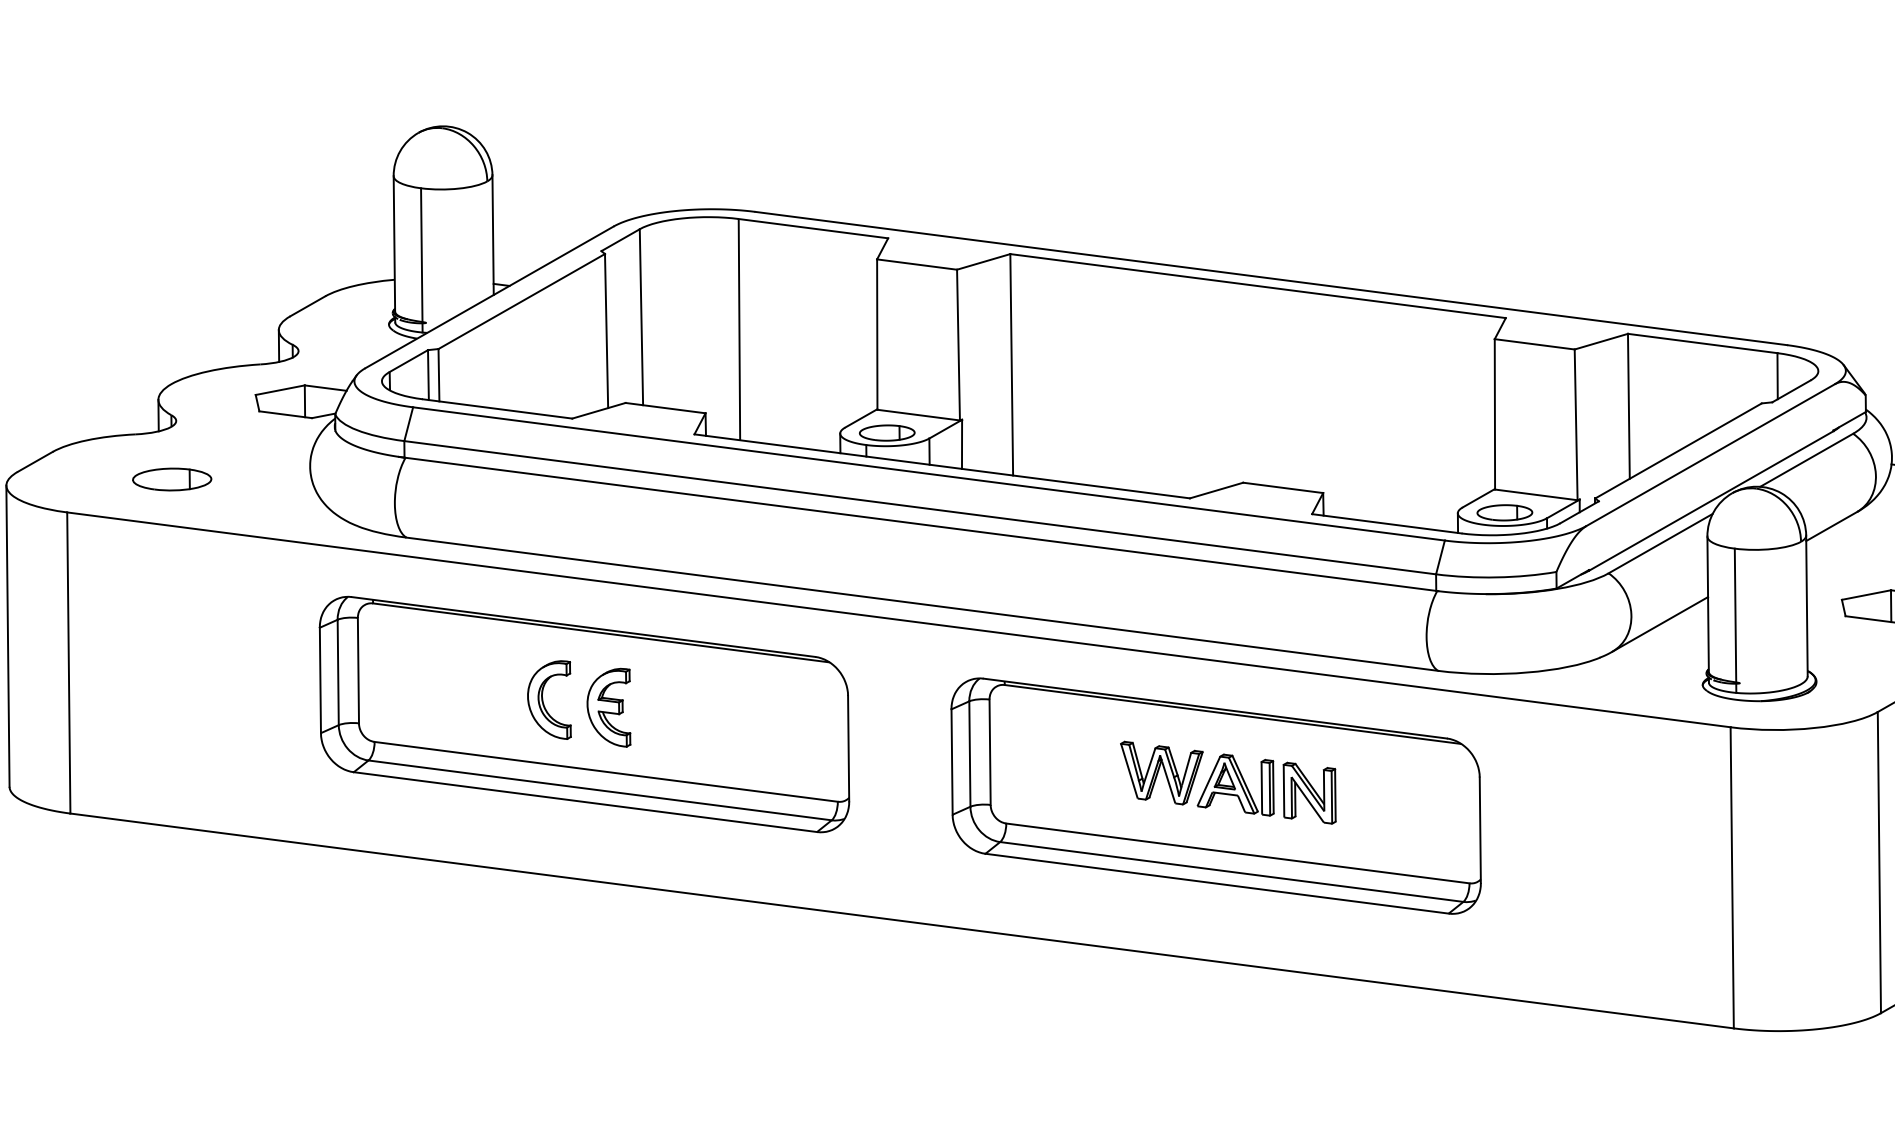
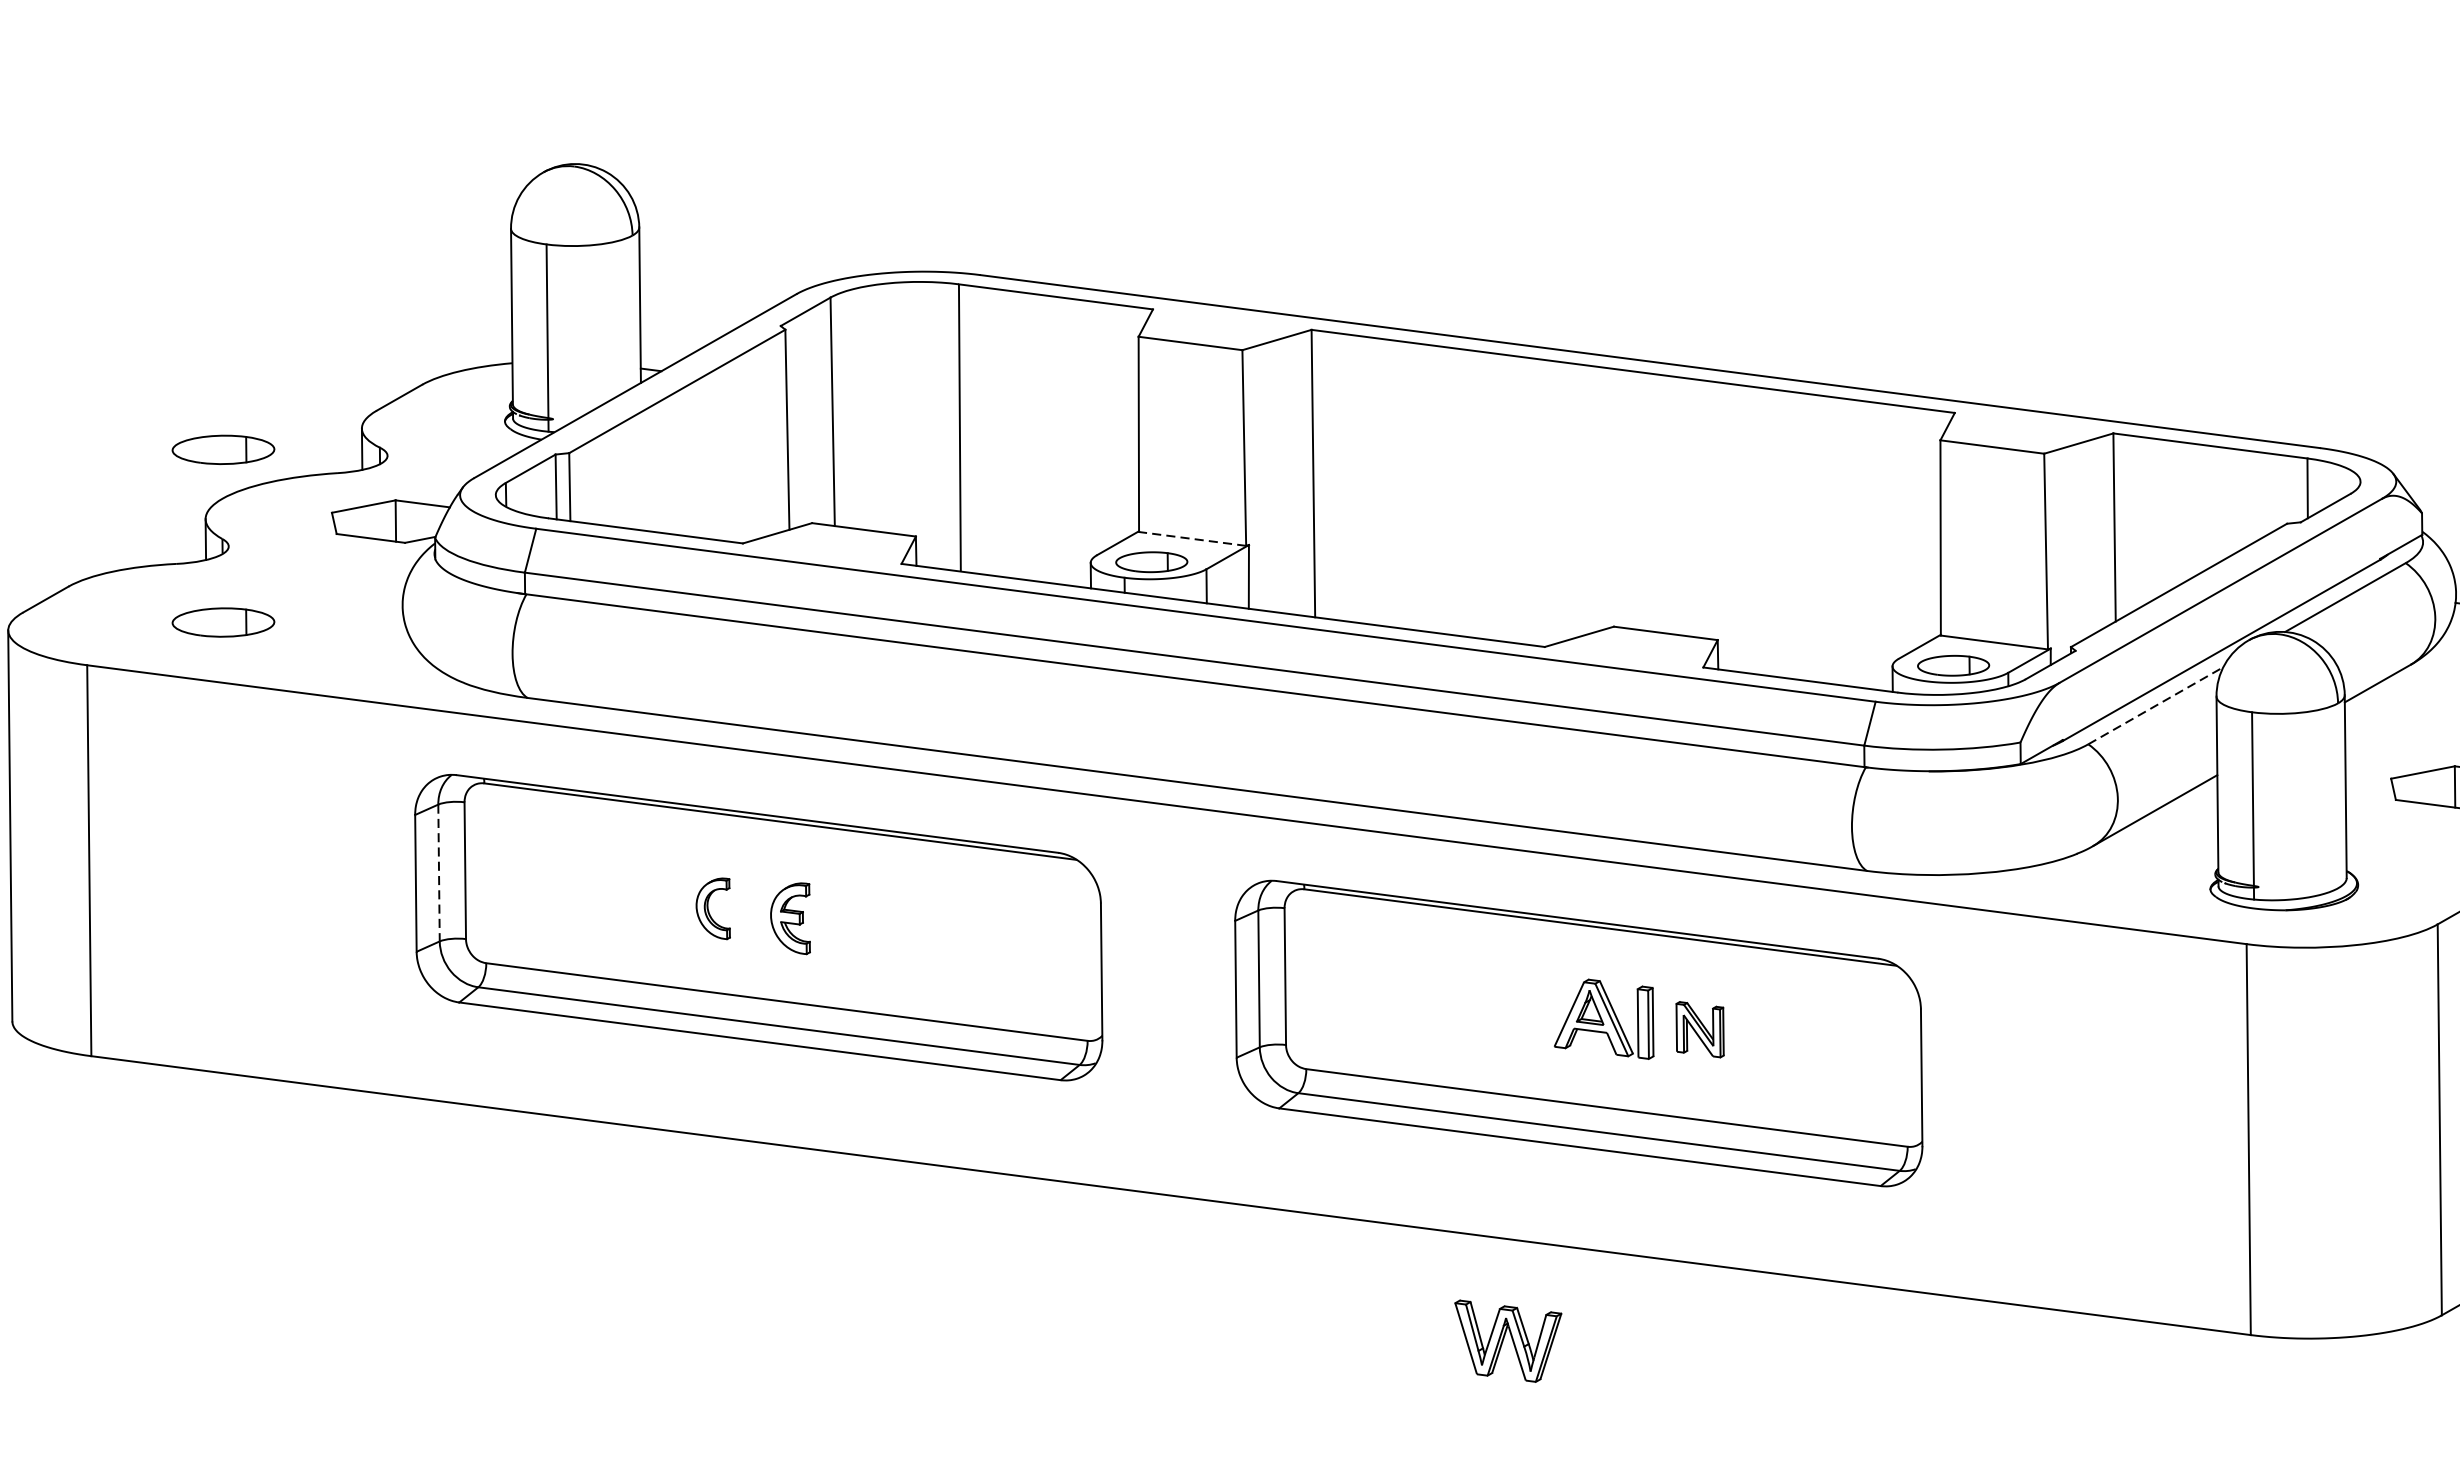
part: (172, 346) -> (223, 449), added
line: (918, 415) -> (1192, 539), solid -> dashed
line: (1660, 543) -> (2155, 705), solid -> dashed
line: (338, 672) -> (439, 873), solid -> dashed
part: (549, 699) -> (713, 908), size x0.6
part: (608, 707) -> (789, 918), size x0.7
part: (1161, 772) -> (1507, 1340), moved
part: (1309, 792) -> (1699, 1028), size x0.7

